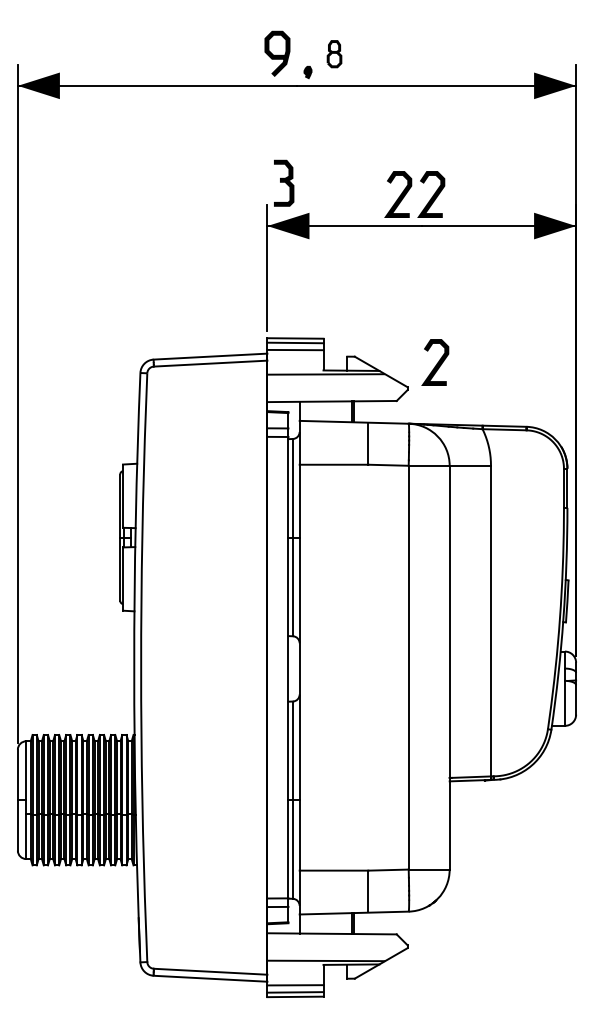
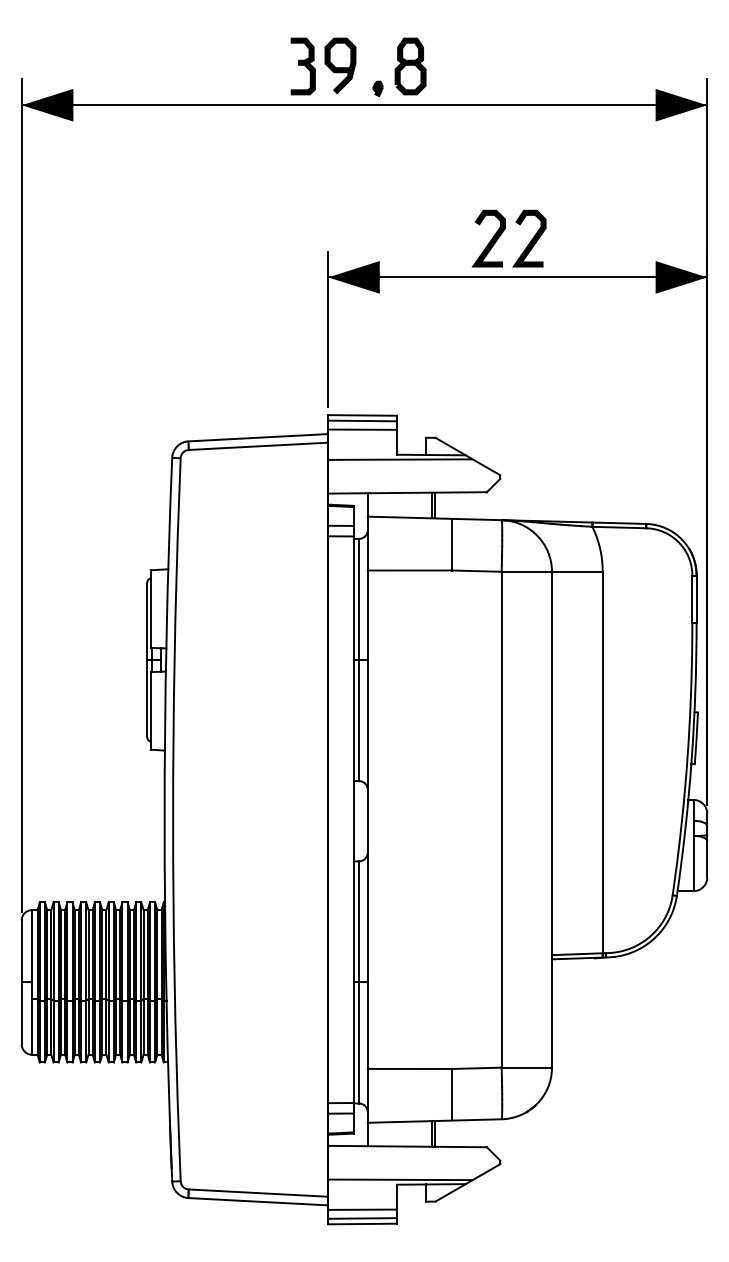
part: (334, 53) -> (410, 65), size x1.67
part: (284, 182) -> (303, 65), moved
curve: (436, 363) -> (535, 446), removed

